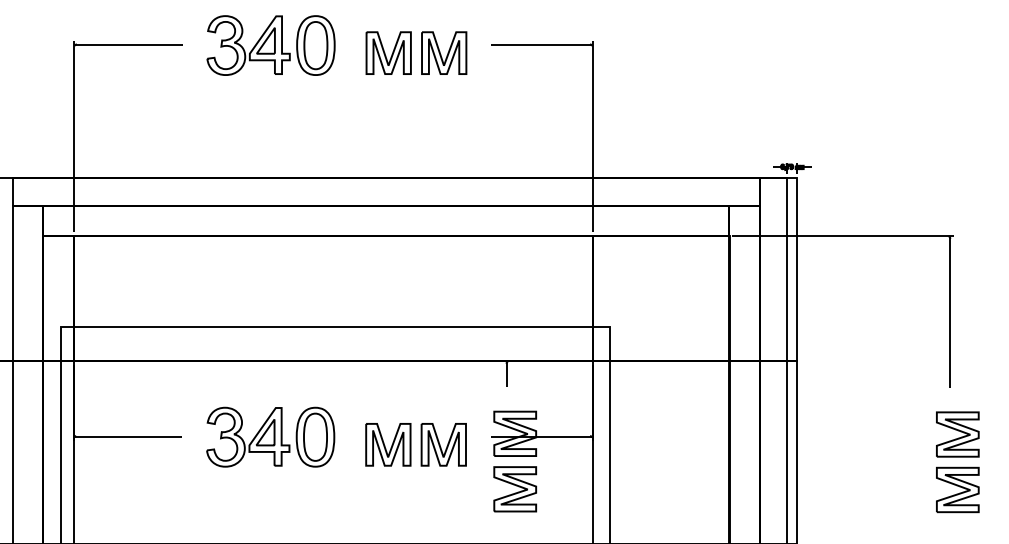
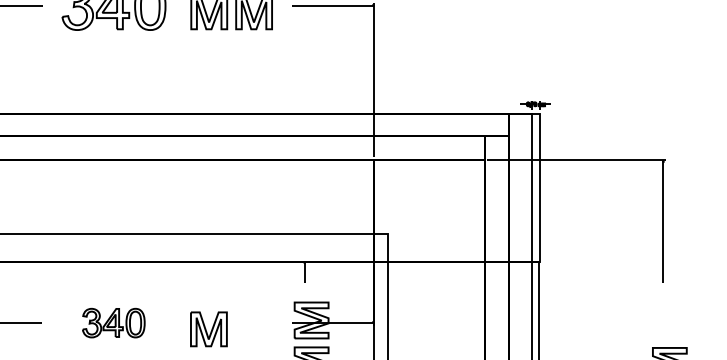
part: (957, 434) -> (669, 320), removed
part: (270, 436) -> (113, 322), size x0.6
part: (443, 444) -> (253, 329), removed

